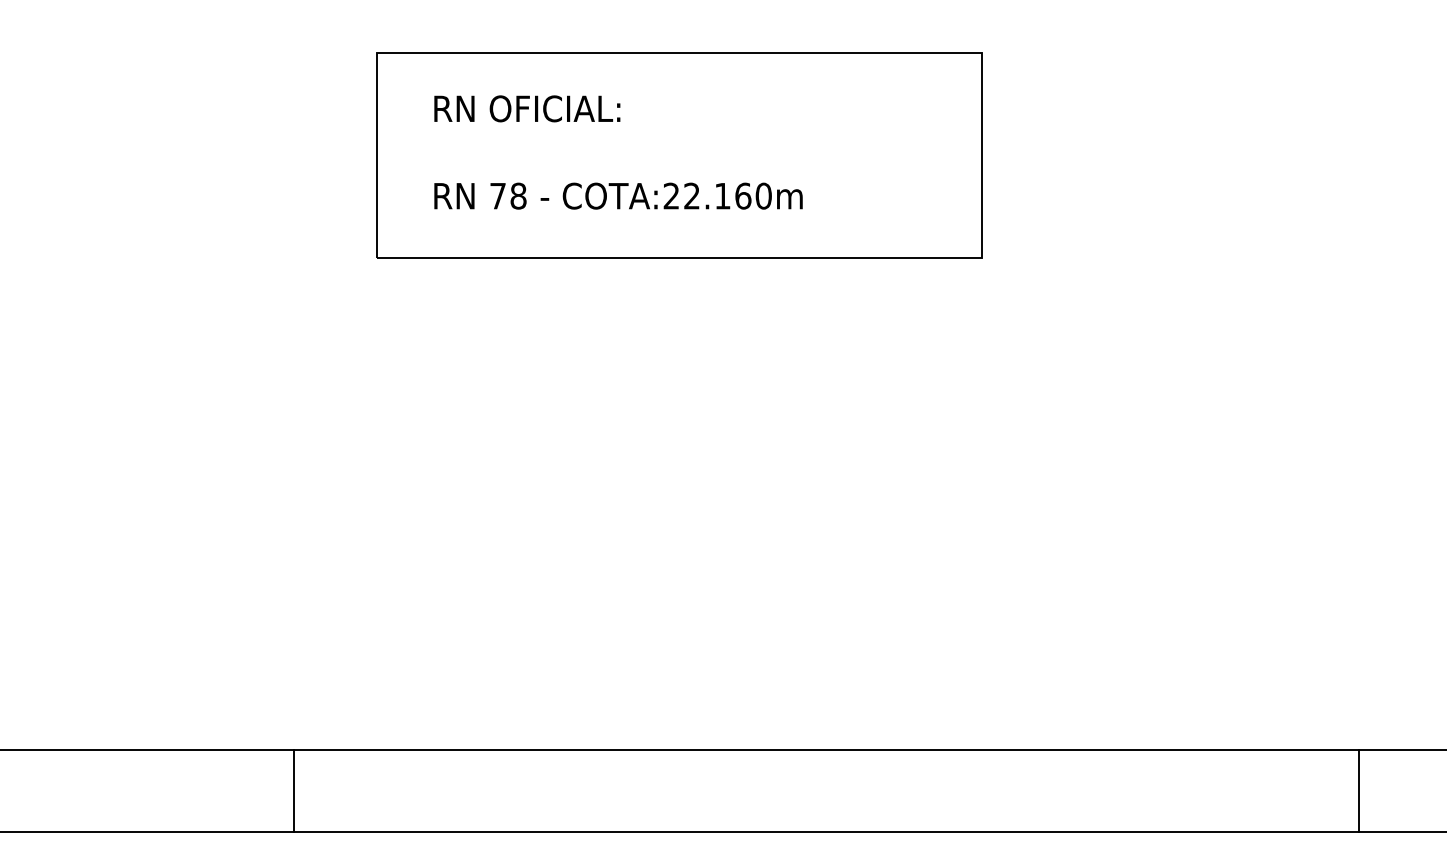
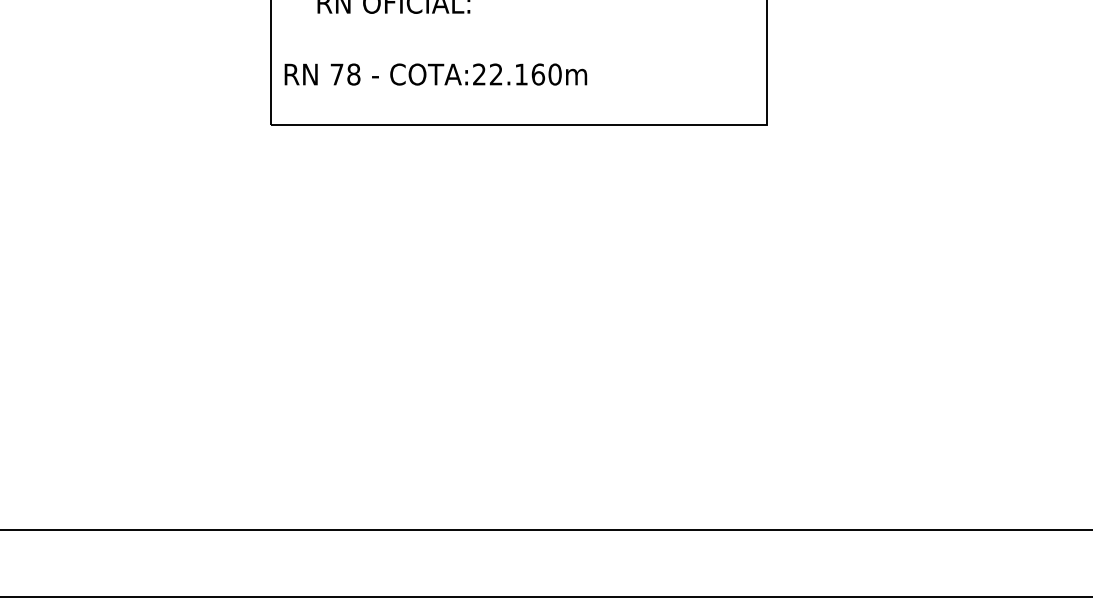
text: (618, 195) -> (435, 74), moved
line: (294, 791) -> (202, 563), removed
line: (1359, 791) -> (1076, 563), removed

